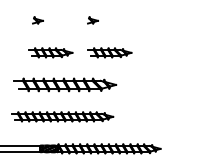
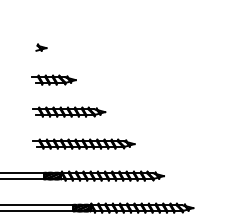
part: (93, 20) -> (96, 47), removed
part: (109, 52) -> (112, 79), removed
part: (66, 84) -> (69, 111), size x0.71
part: (62, 116) -> (83, 143), moved

